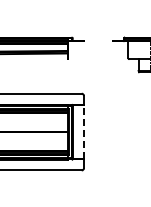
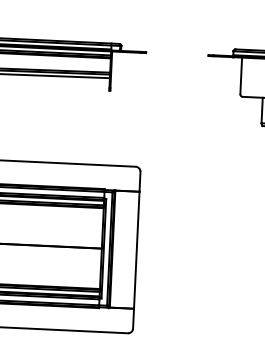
line: (83, 132) -> (135, 251), dashed -> solid

